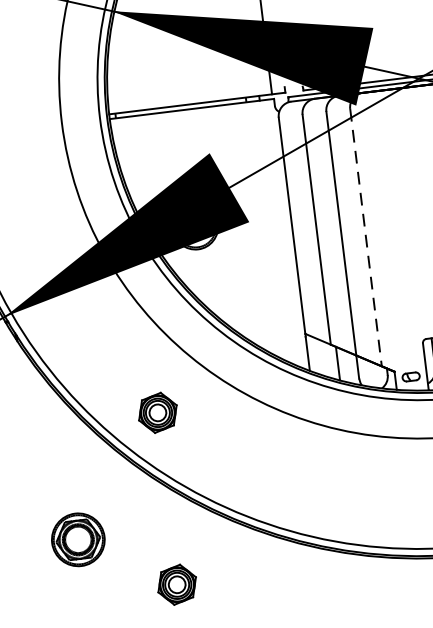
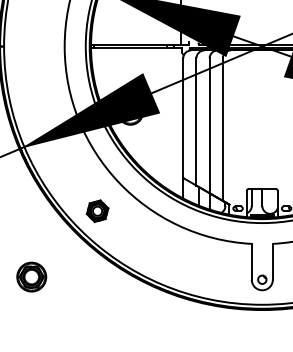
line: (365, 239) -> (222, 130), dashed -> solid
part: (77, 538) -> (31, 276), moved
part: (177, 585) -> (96, 306), removed

